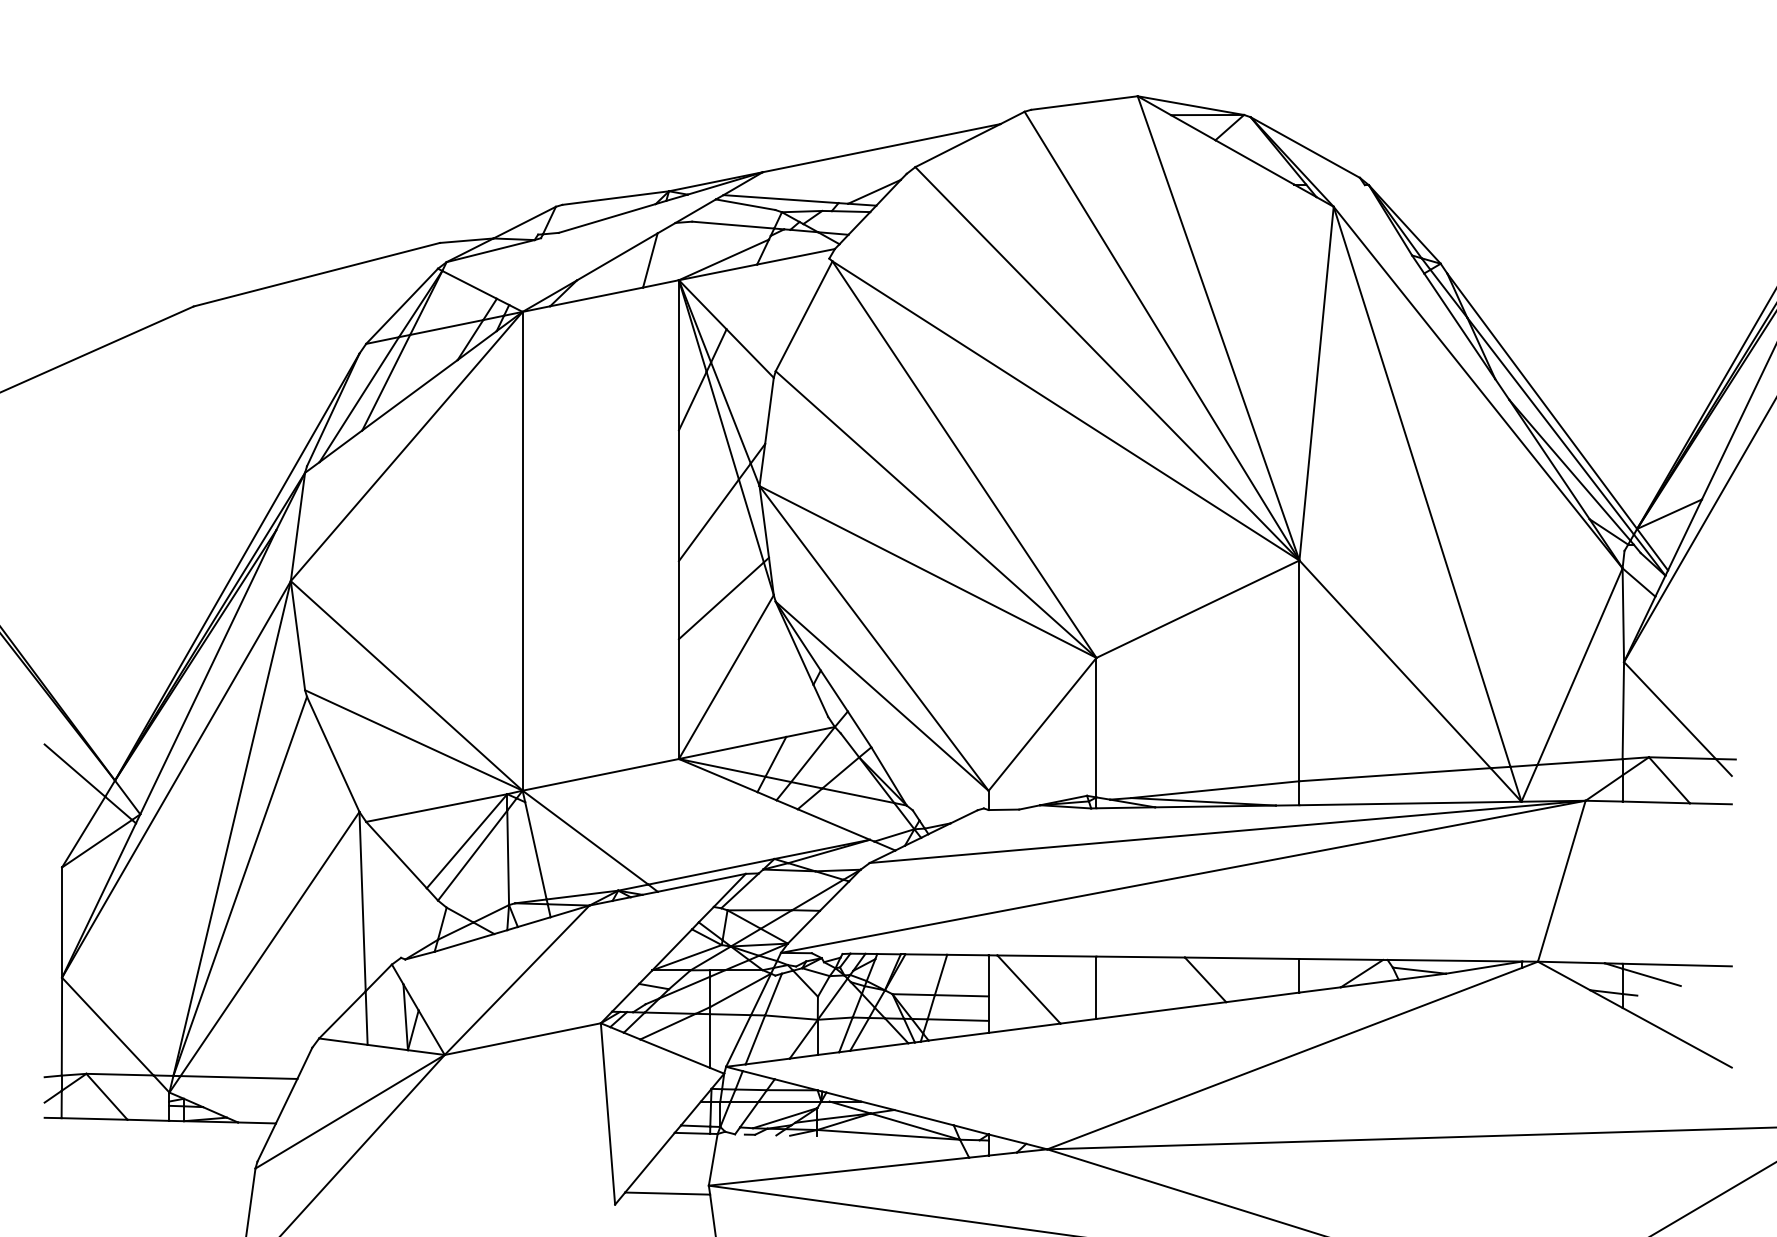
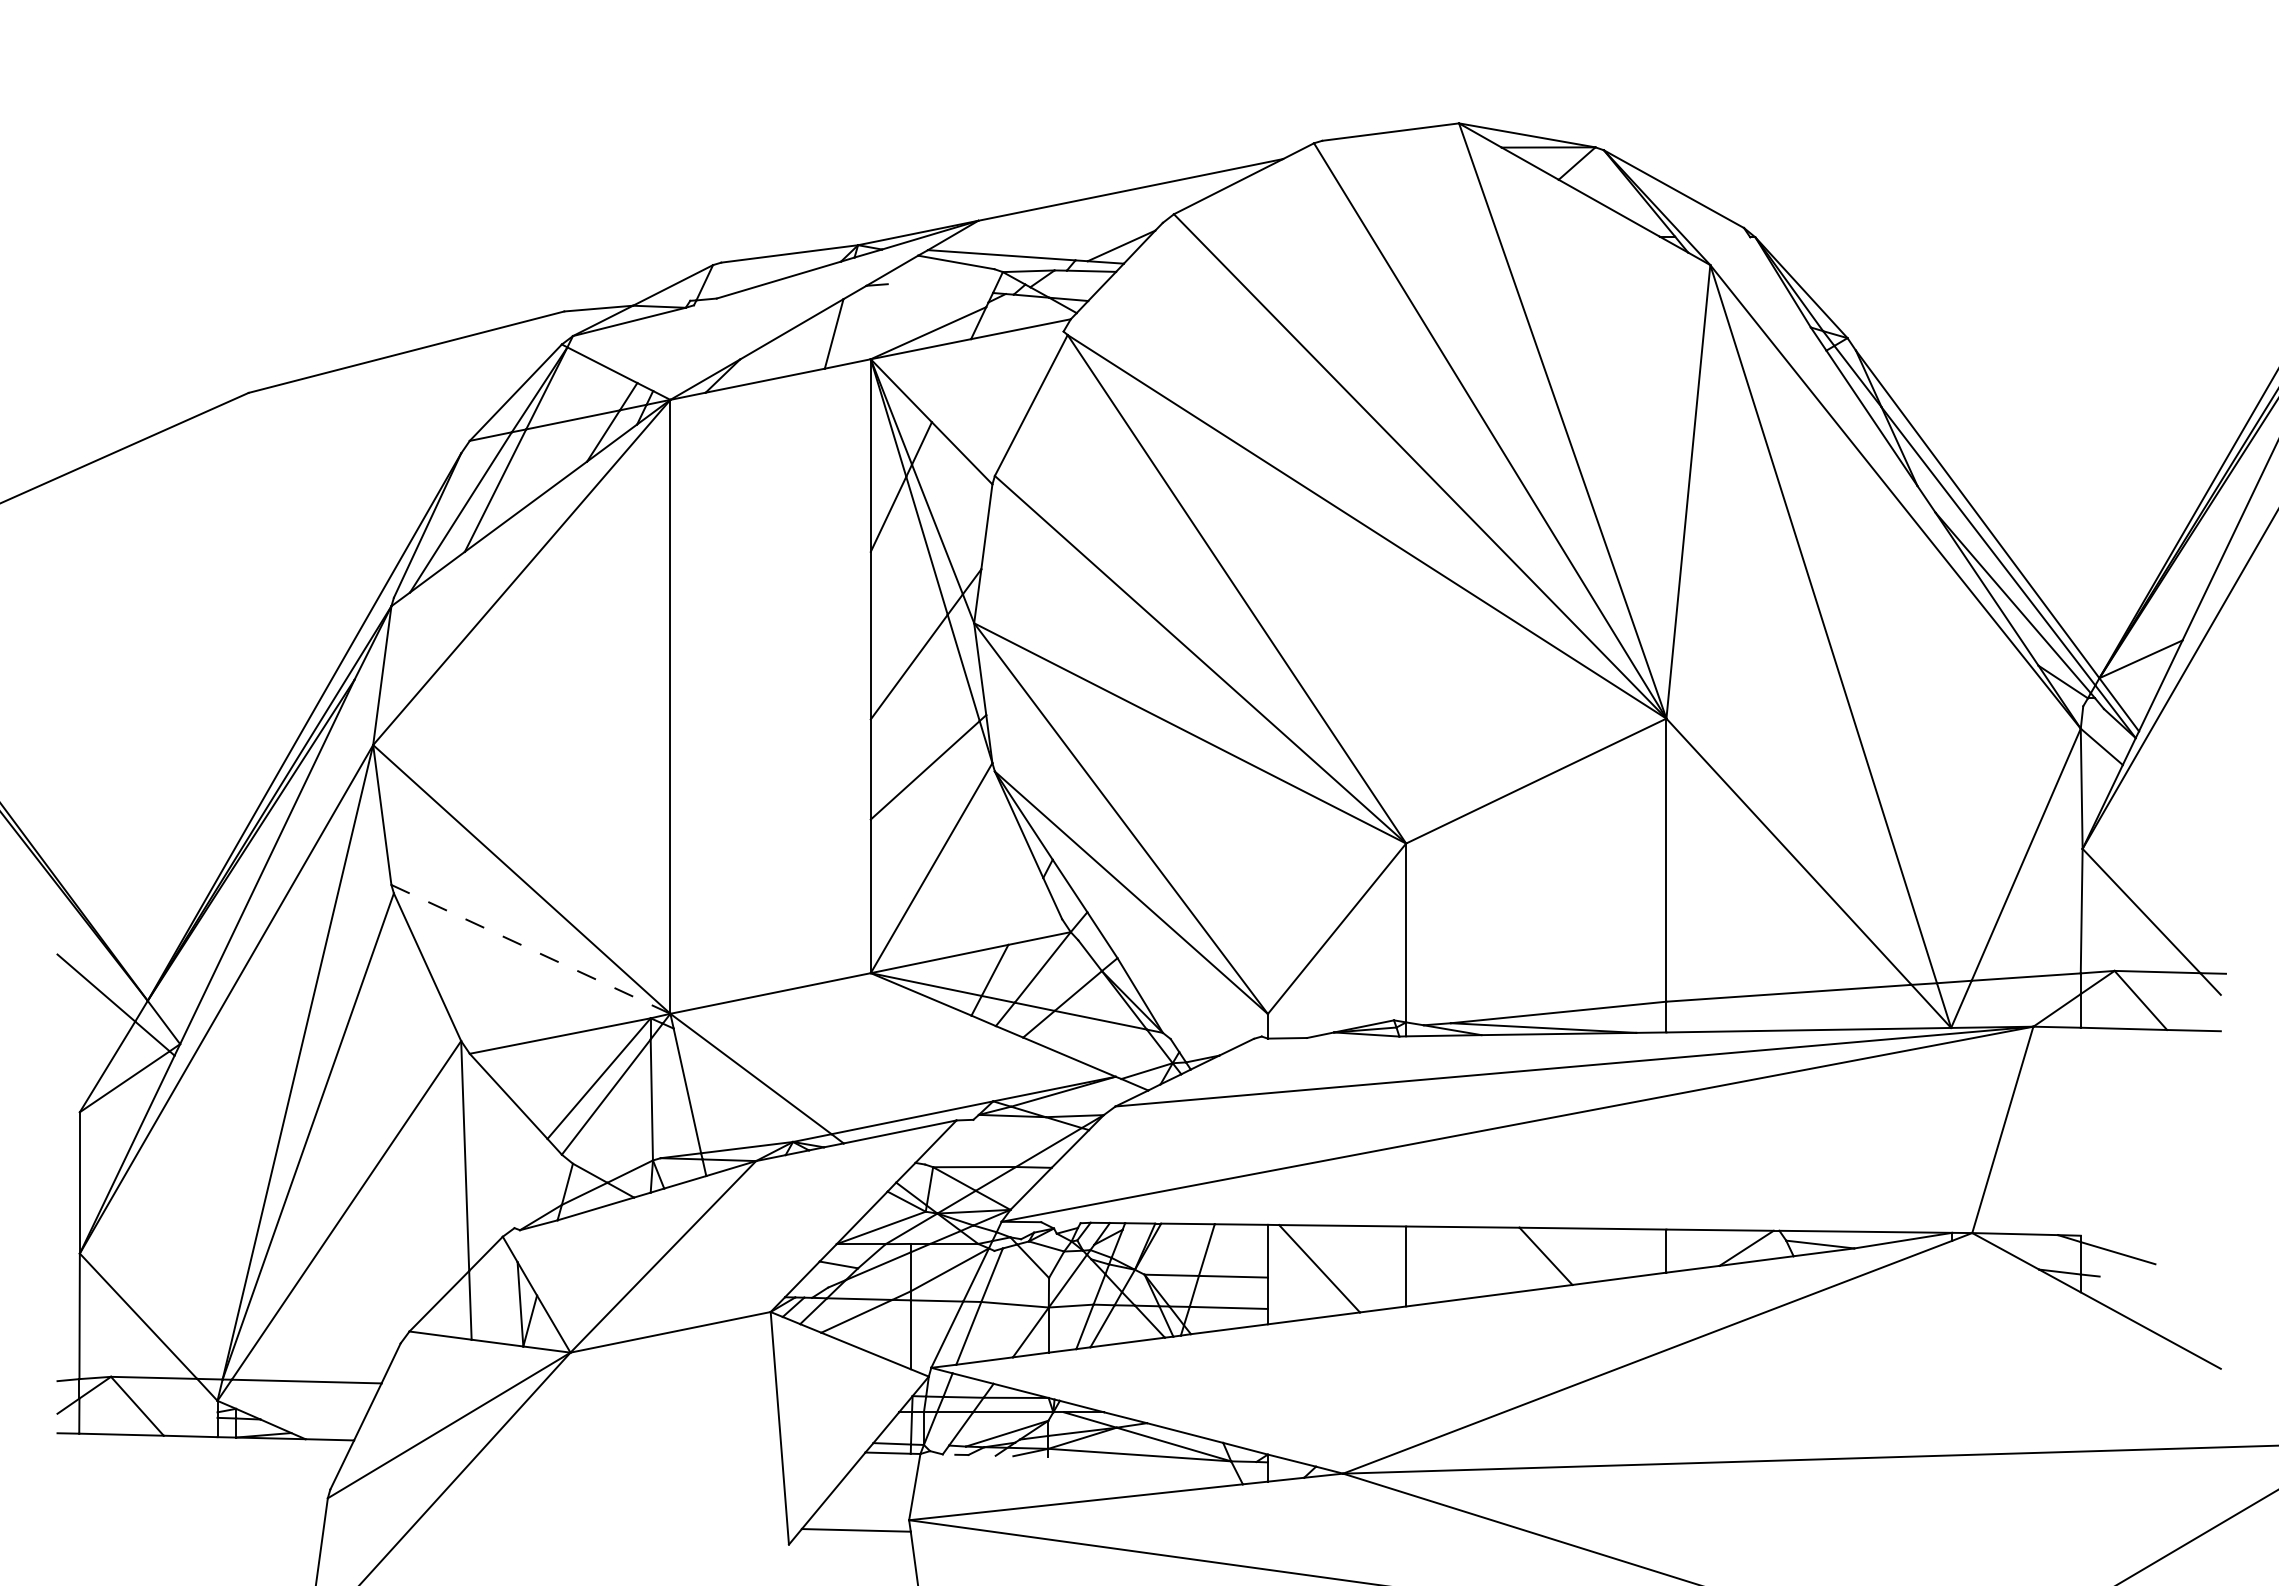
line: (733, 225) -> (940, 288), removed
line: (413, 740) -> (530, 949), solid -> dashed
line: (740, 890) -> (949, 1141), removed
line: (1676, 965) -> (2150, 1237), removed

